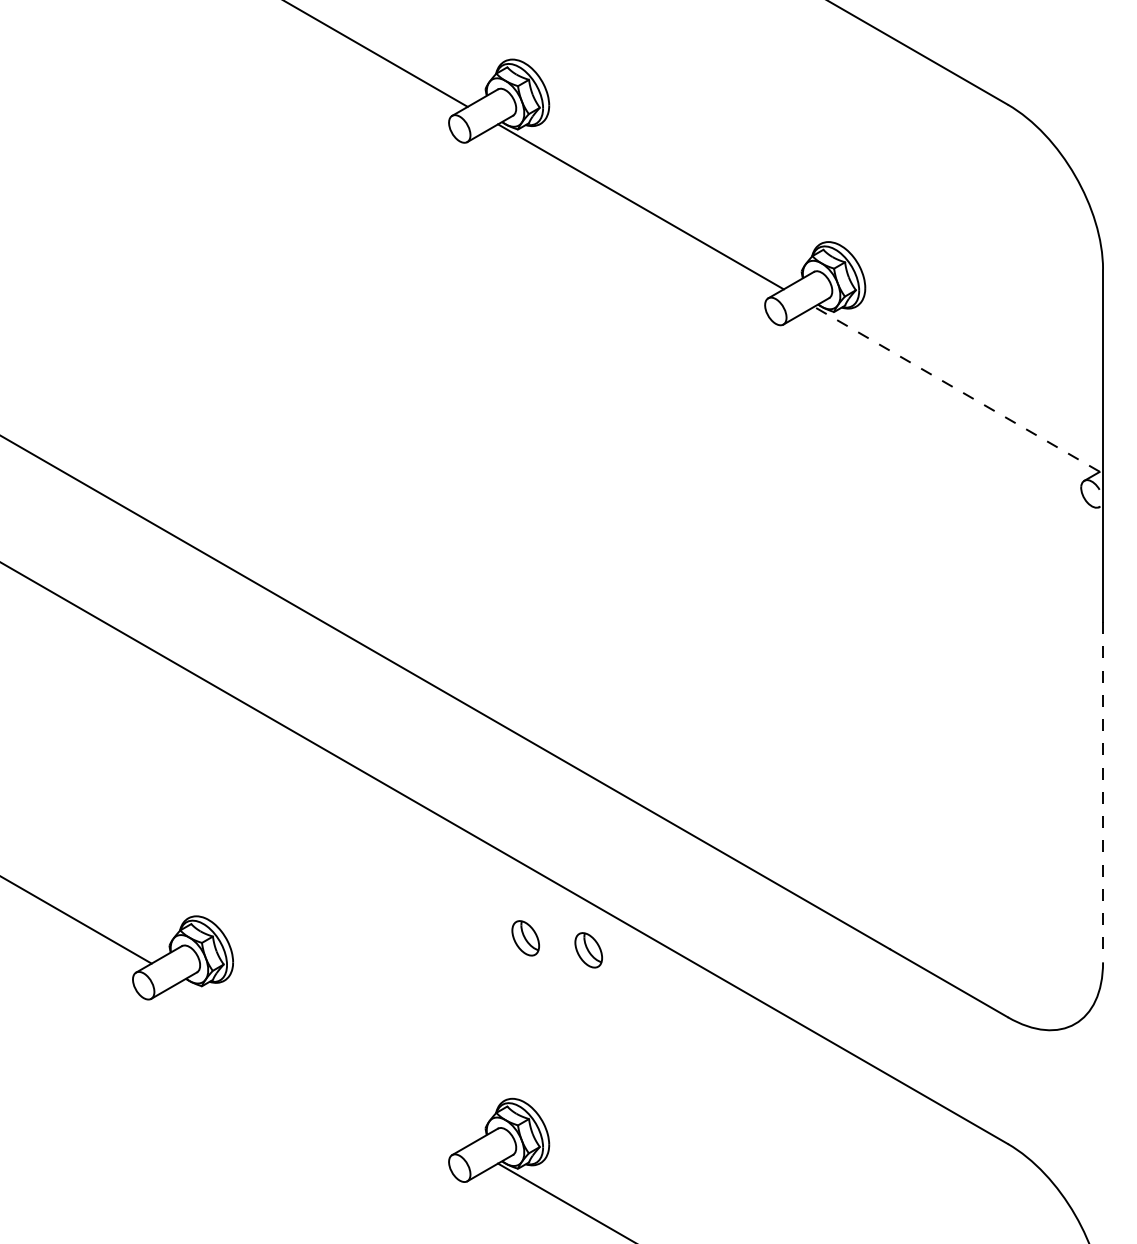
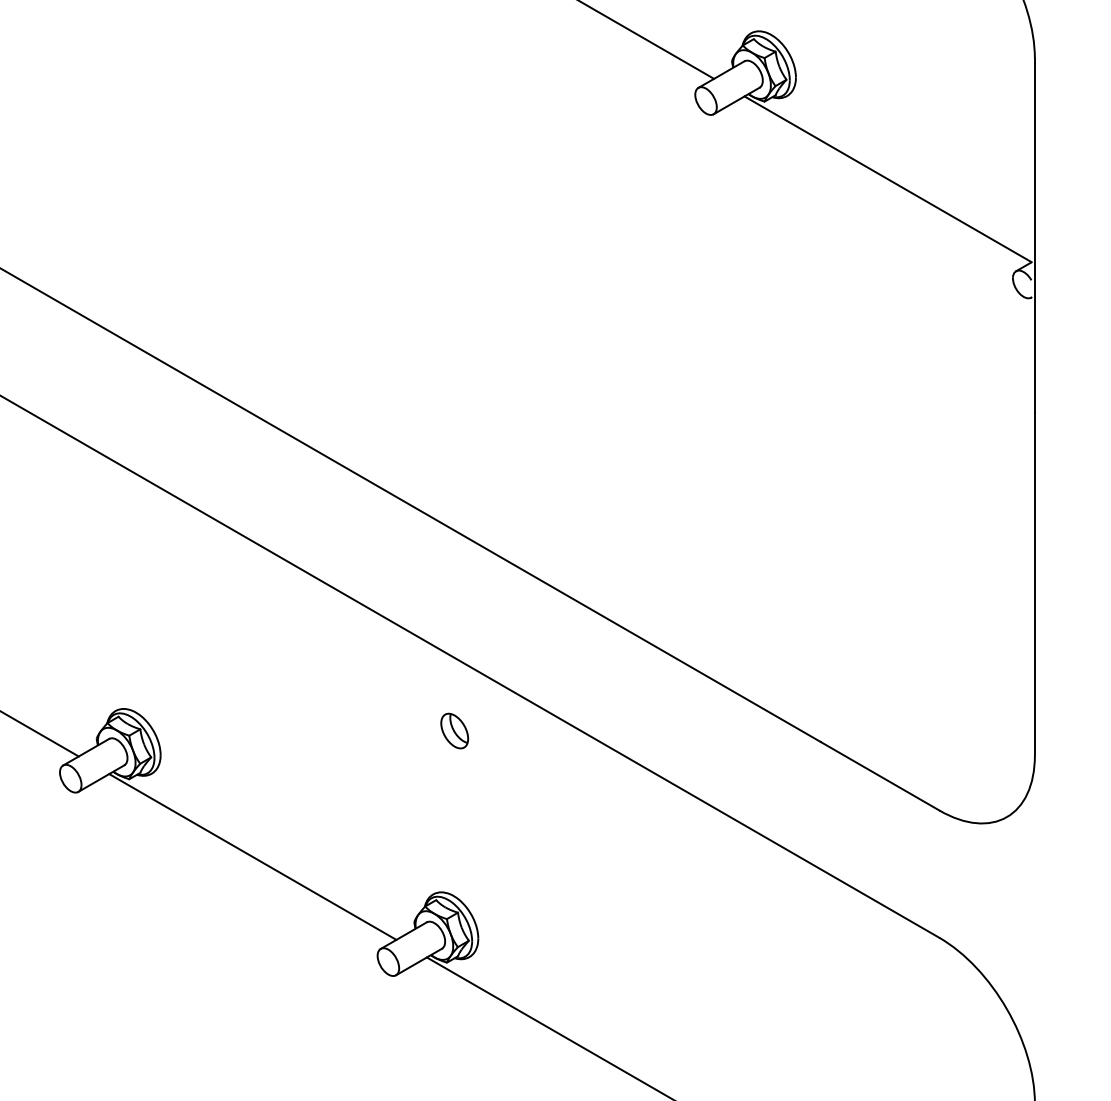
line: (956, 389) -> (887, 179), dashed -> solid
line: (1103, 792) -> (1035, 584), dashed -> solid
part: (588, 950) -> (517, 743), removed
line: (324, 1063) -> (252, 856), added

